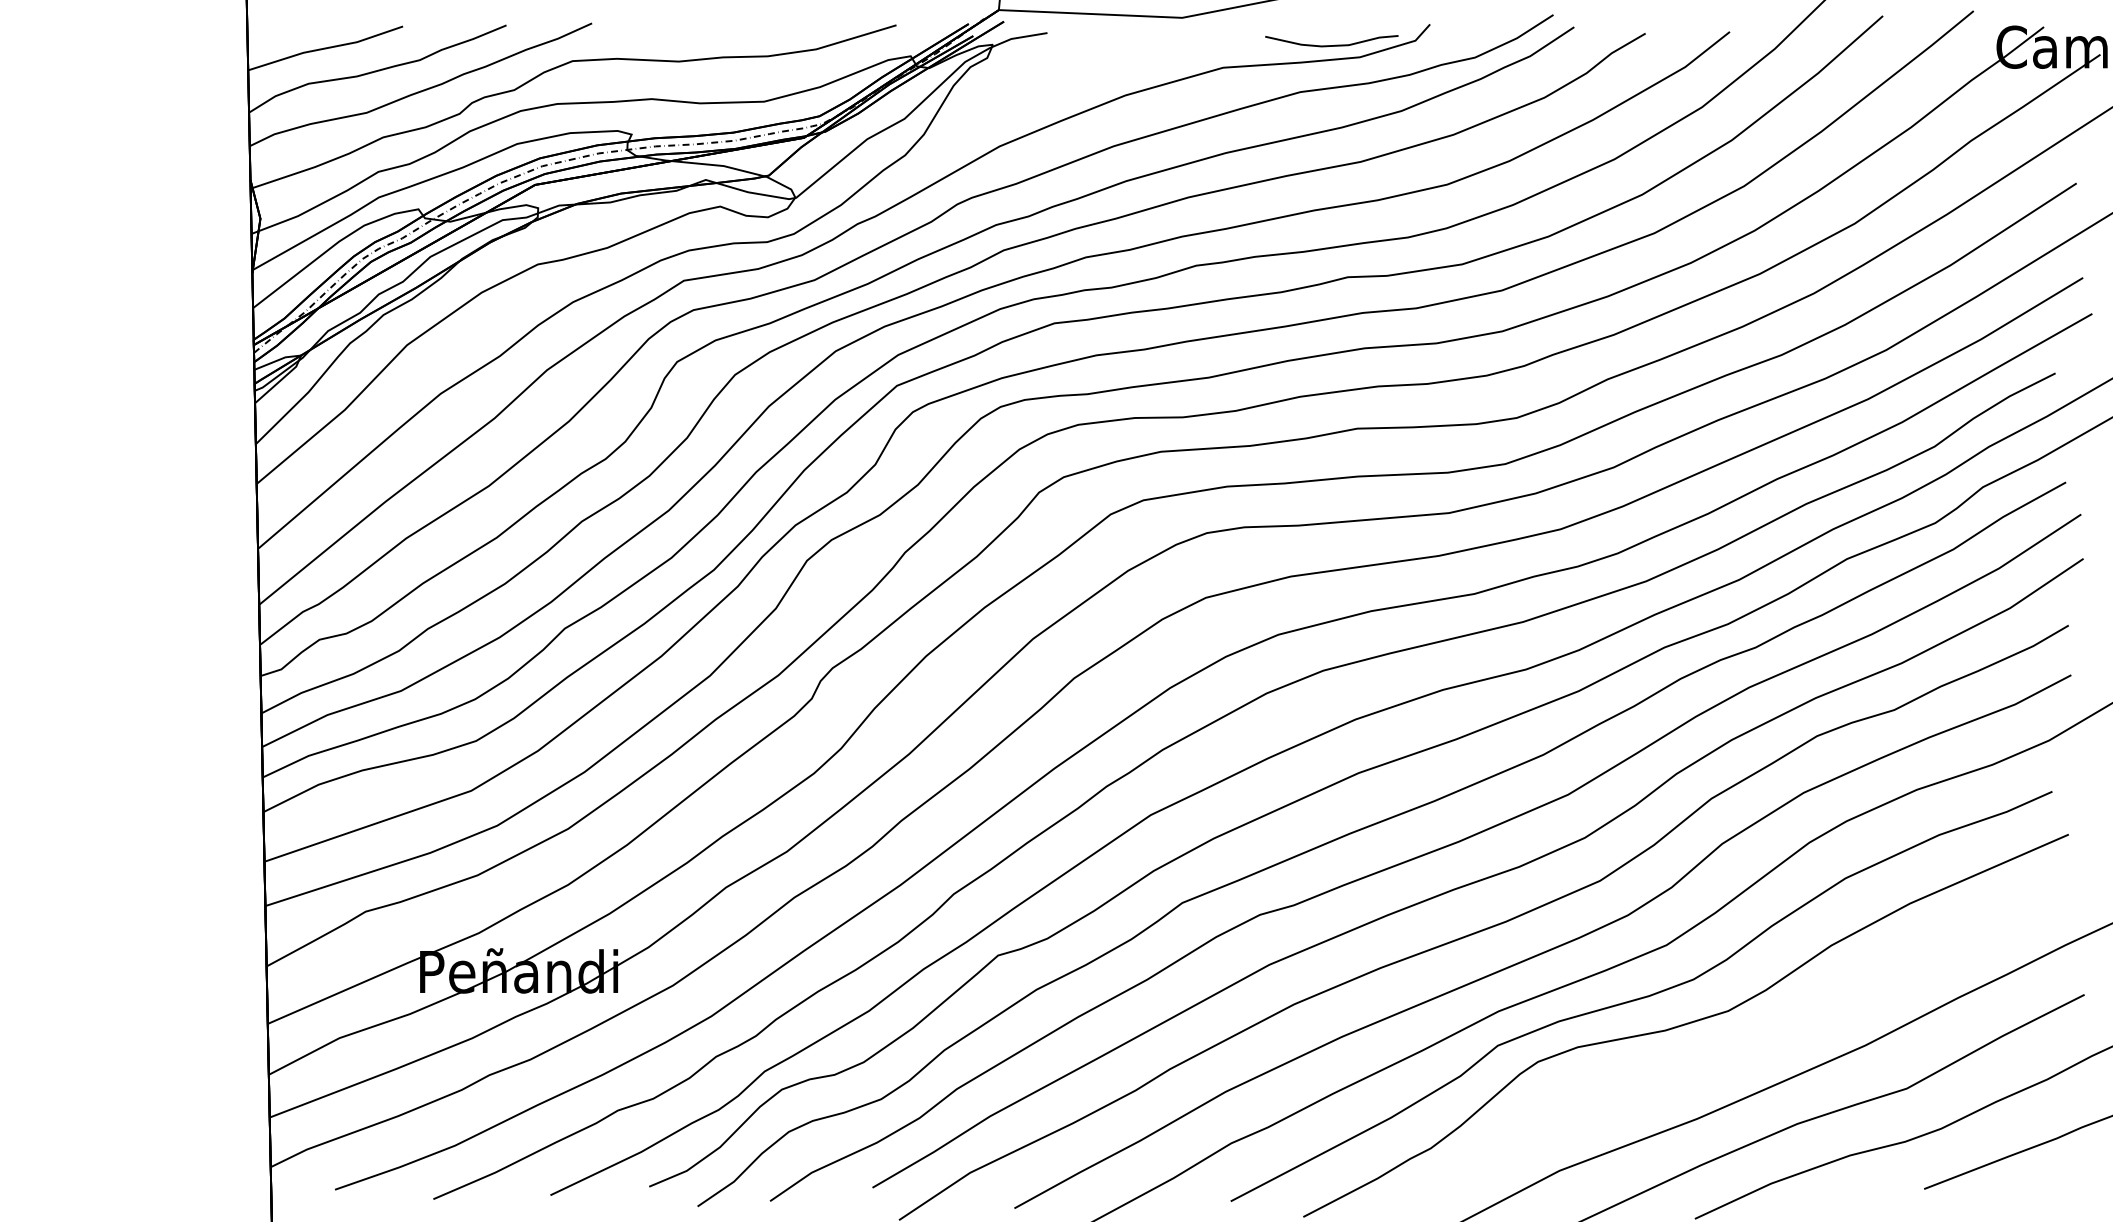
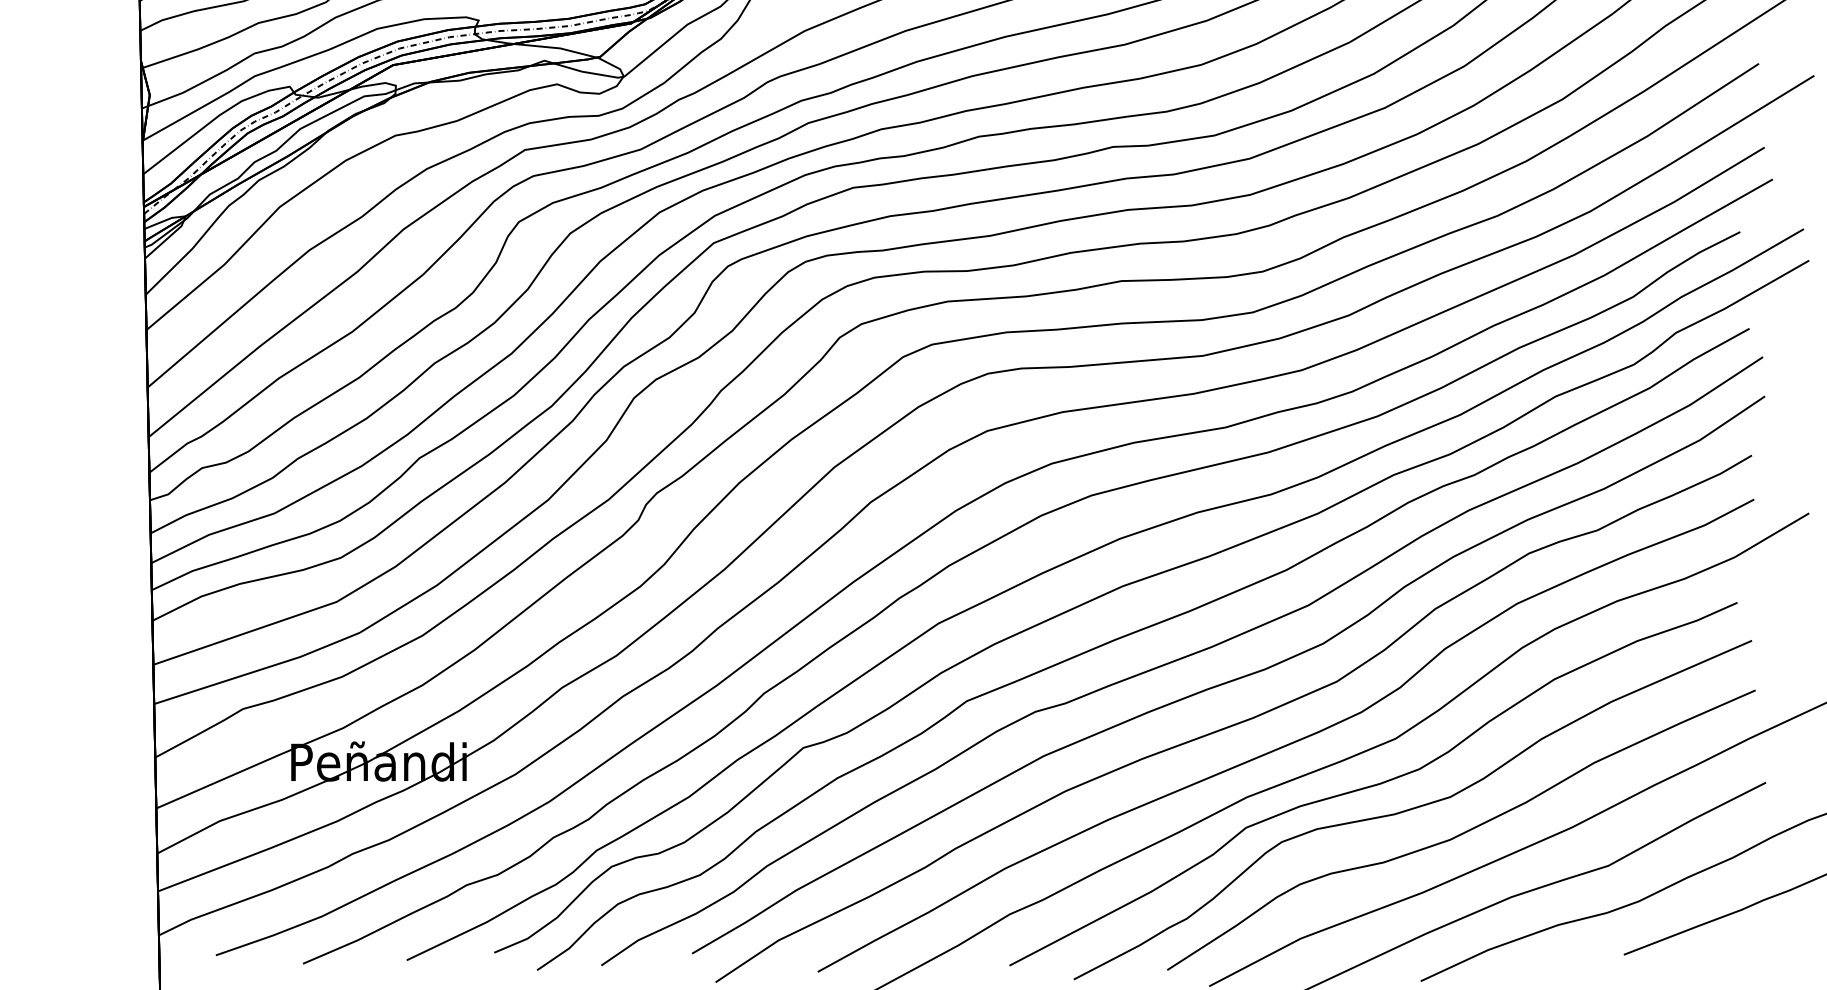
curve: (1741, 1051) -> (1462, 832), added

